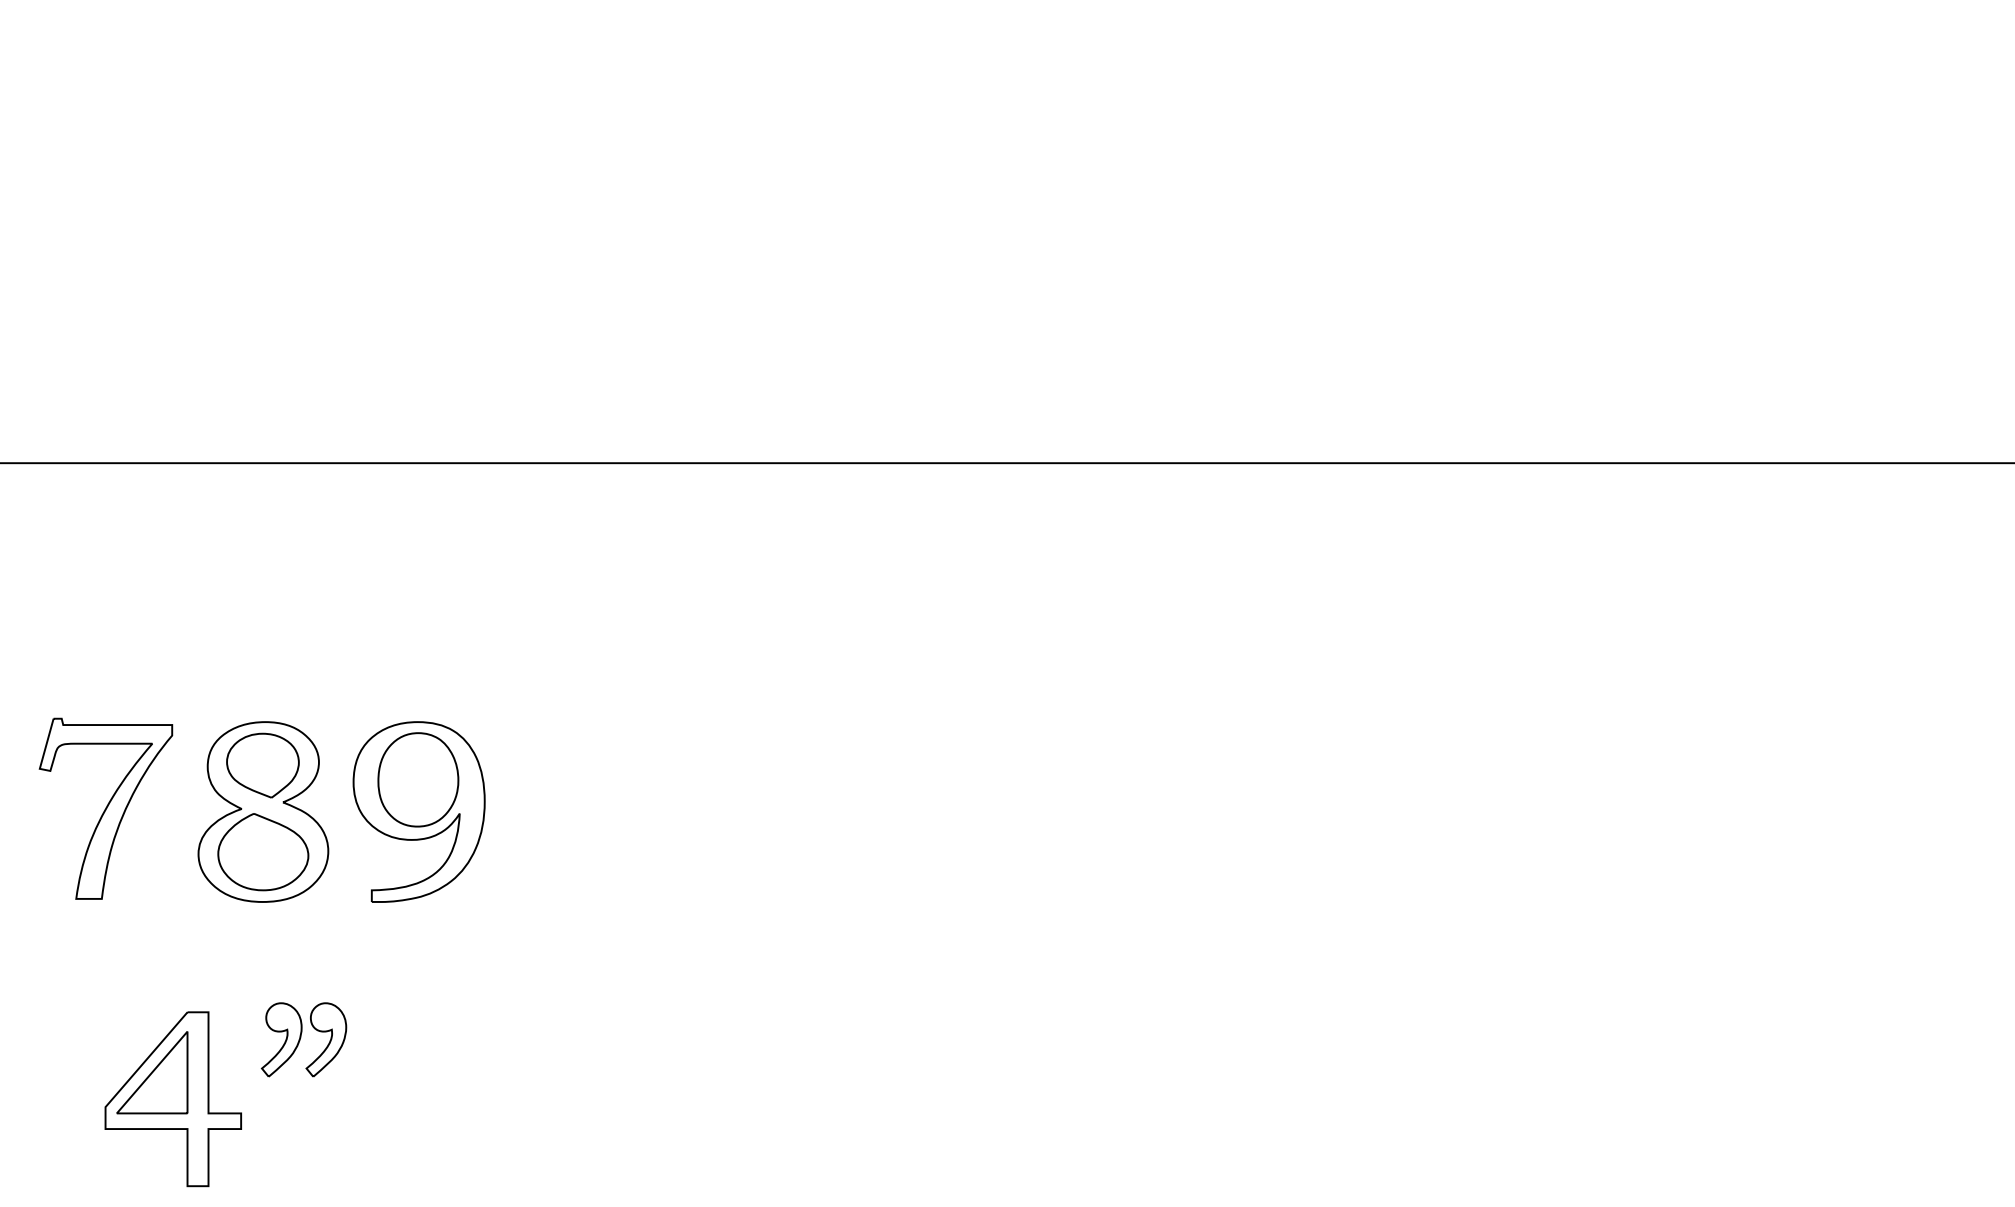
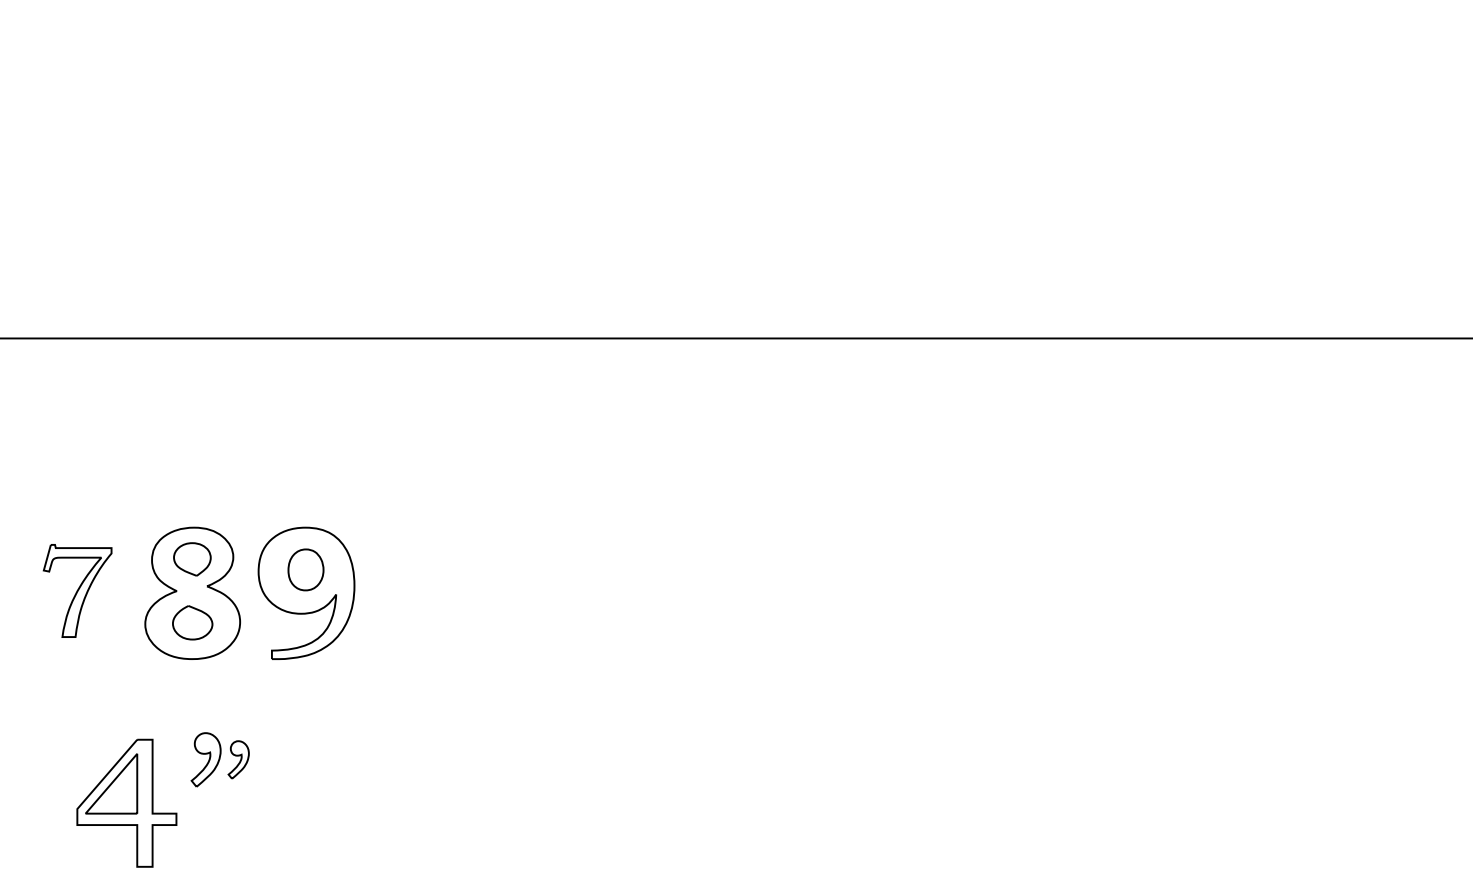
part: (262, 765) -> (192, 559), size x0.7
part: (418, 779) -> (306, 569), size x0.6
part: (105, 808) -> (77, 590), size x0.7
part: (263, 852) -> (192, 622), size x0.6
part: (326, 1039) -> (238, 759), size x0.7

